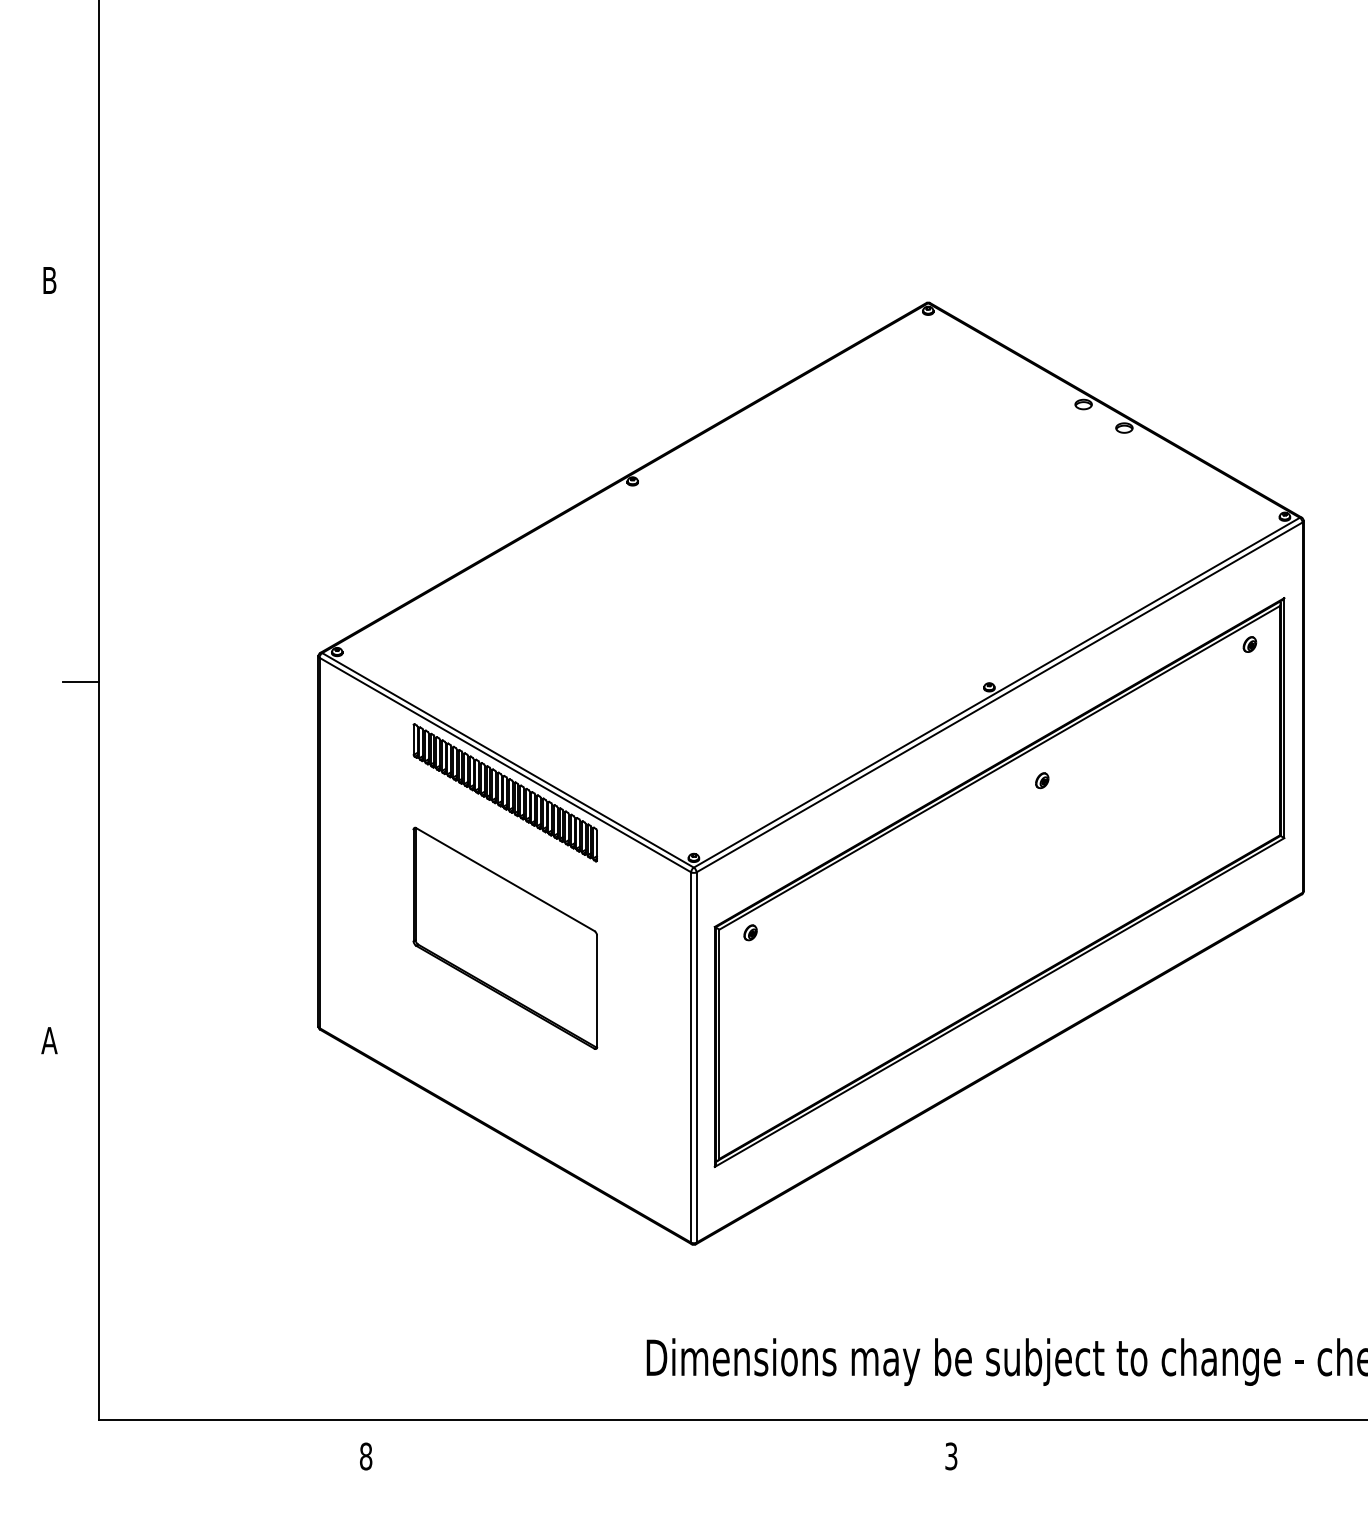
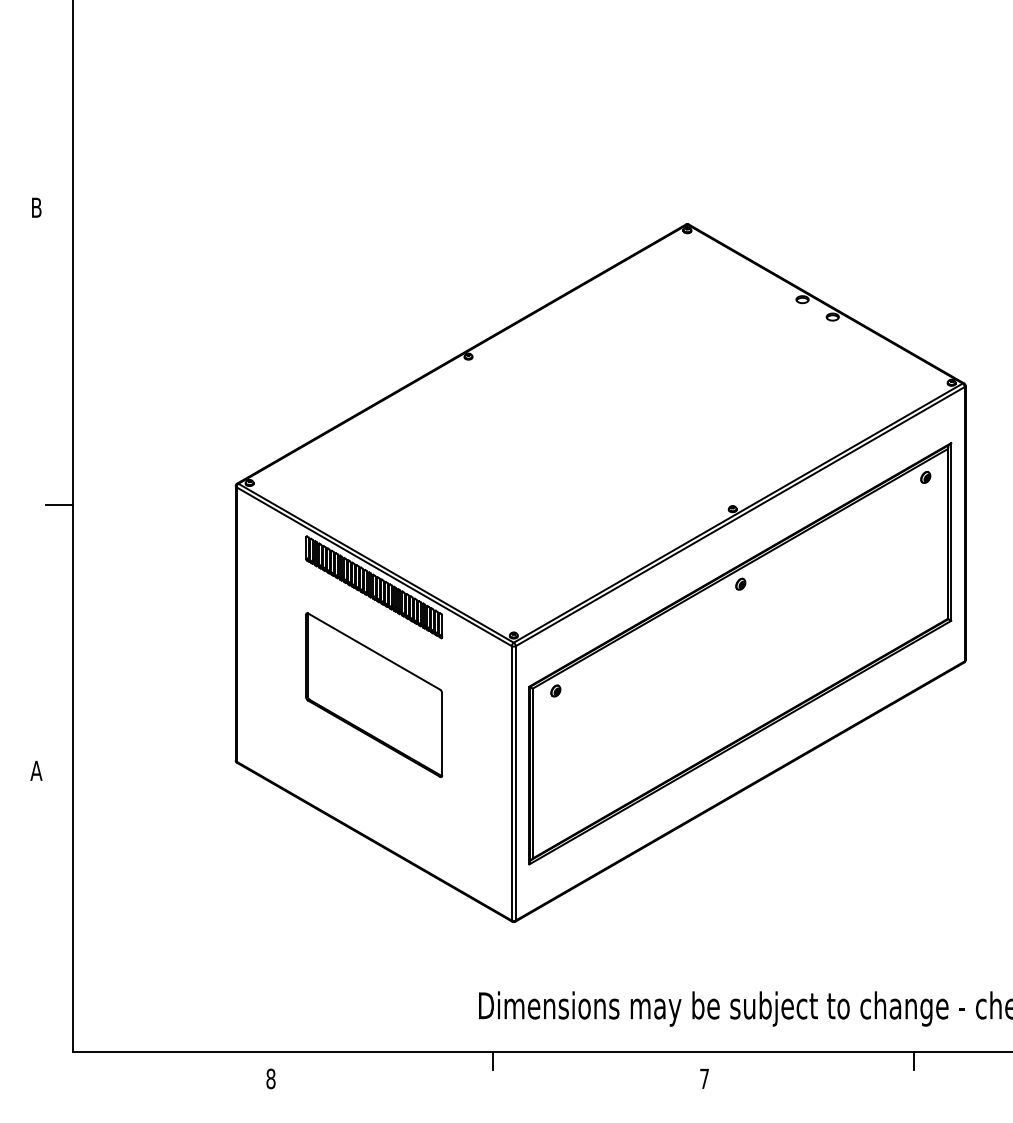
part: (1042, 780) -> (740, 584), moved
line: (666, 1432) -> (493, 1061), added
line: (1233, 1432) -> (913, 1061), added
text: (951, 1456) -> (704, 1078), 3 -> 7

